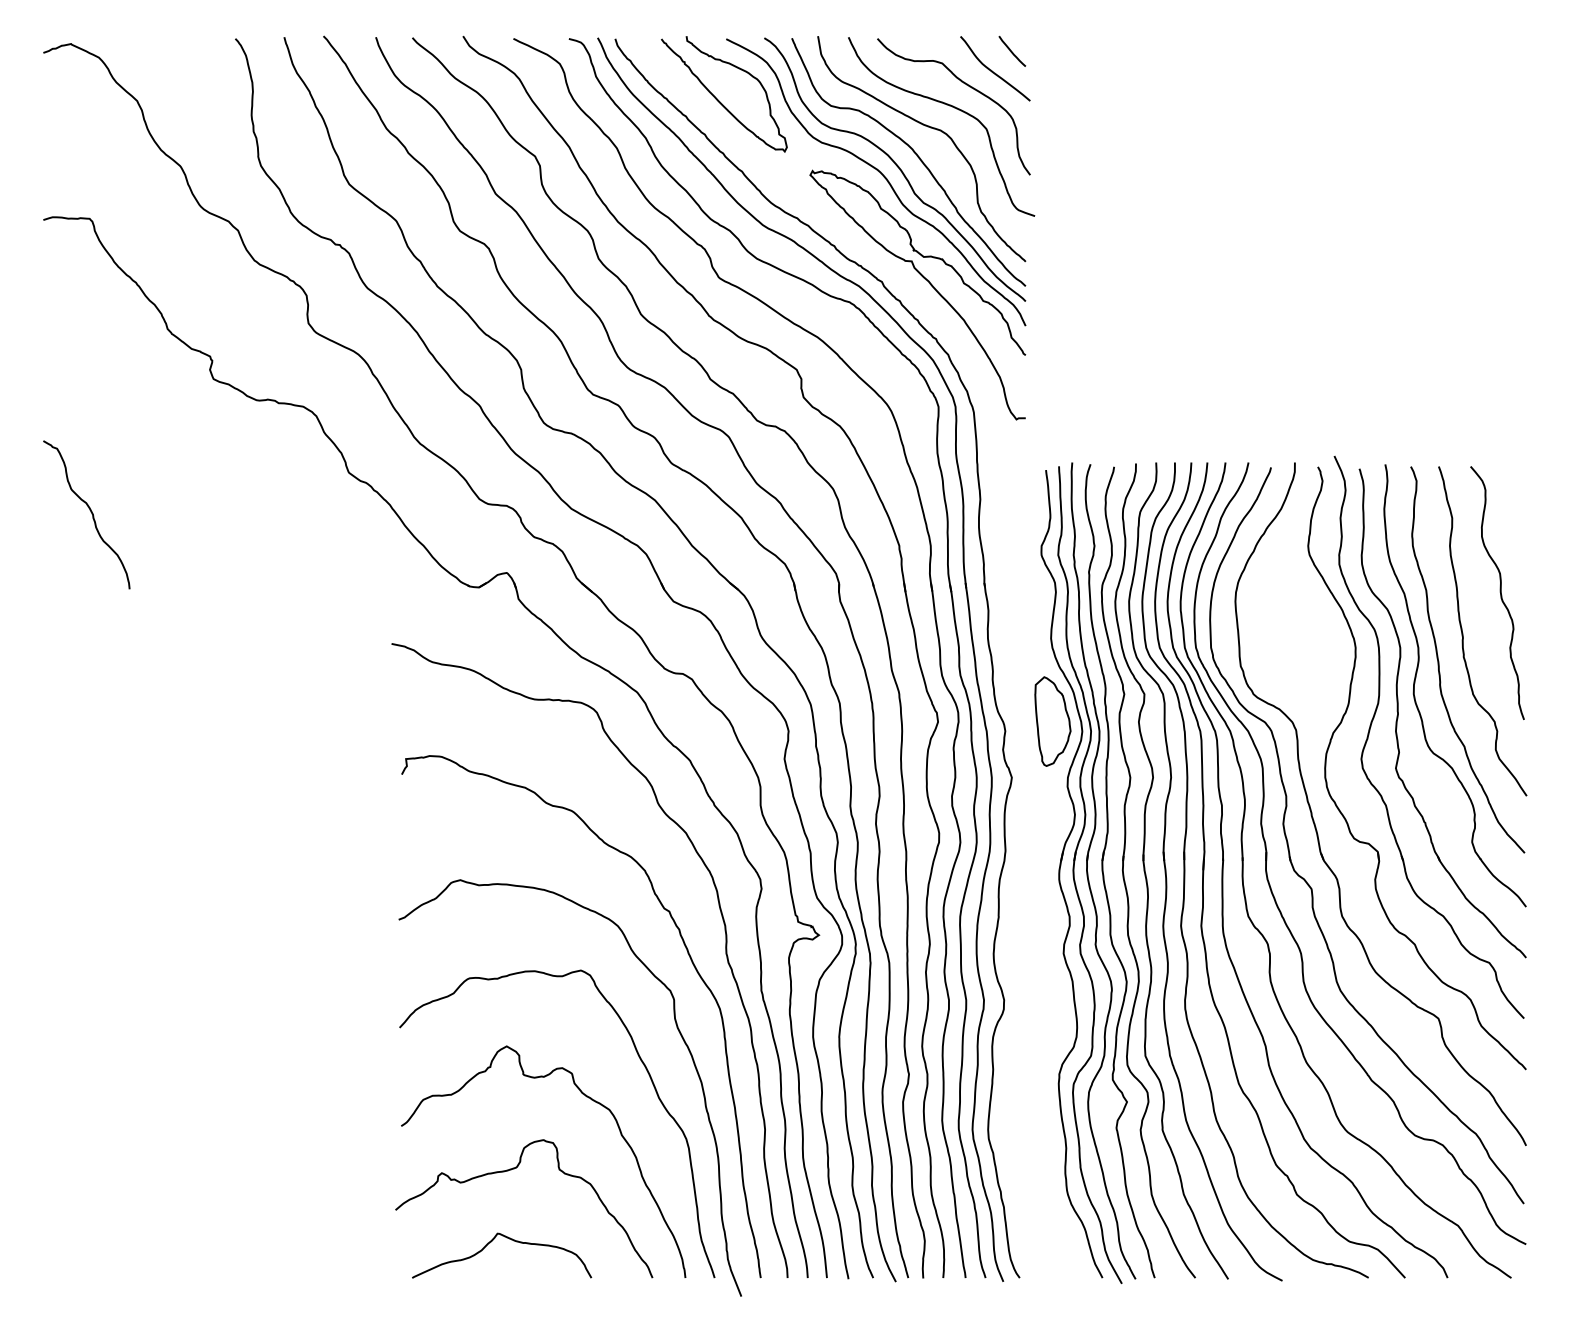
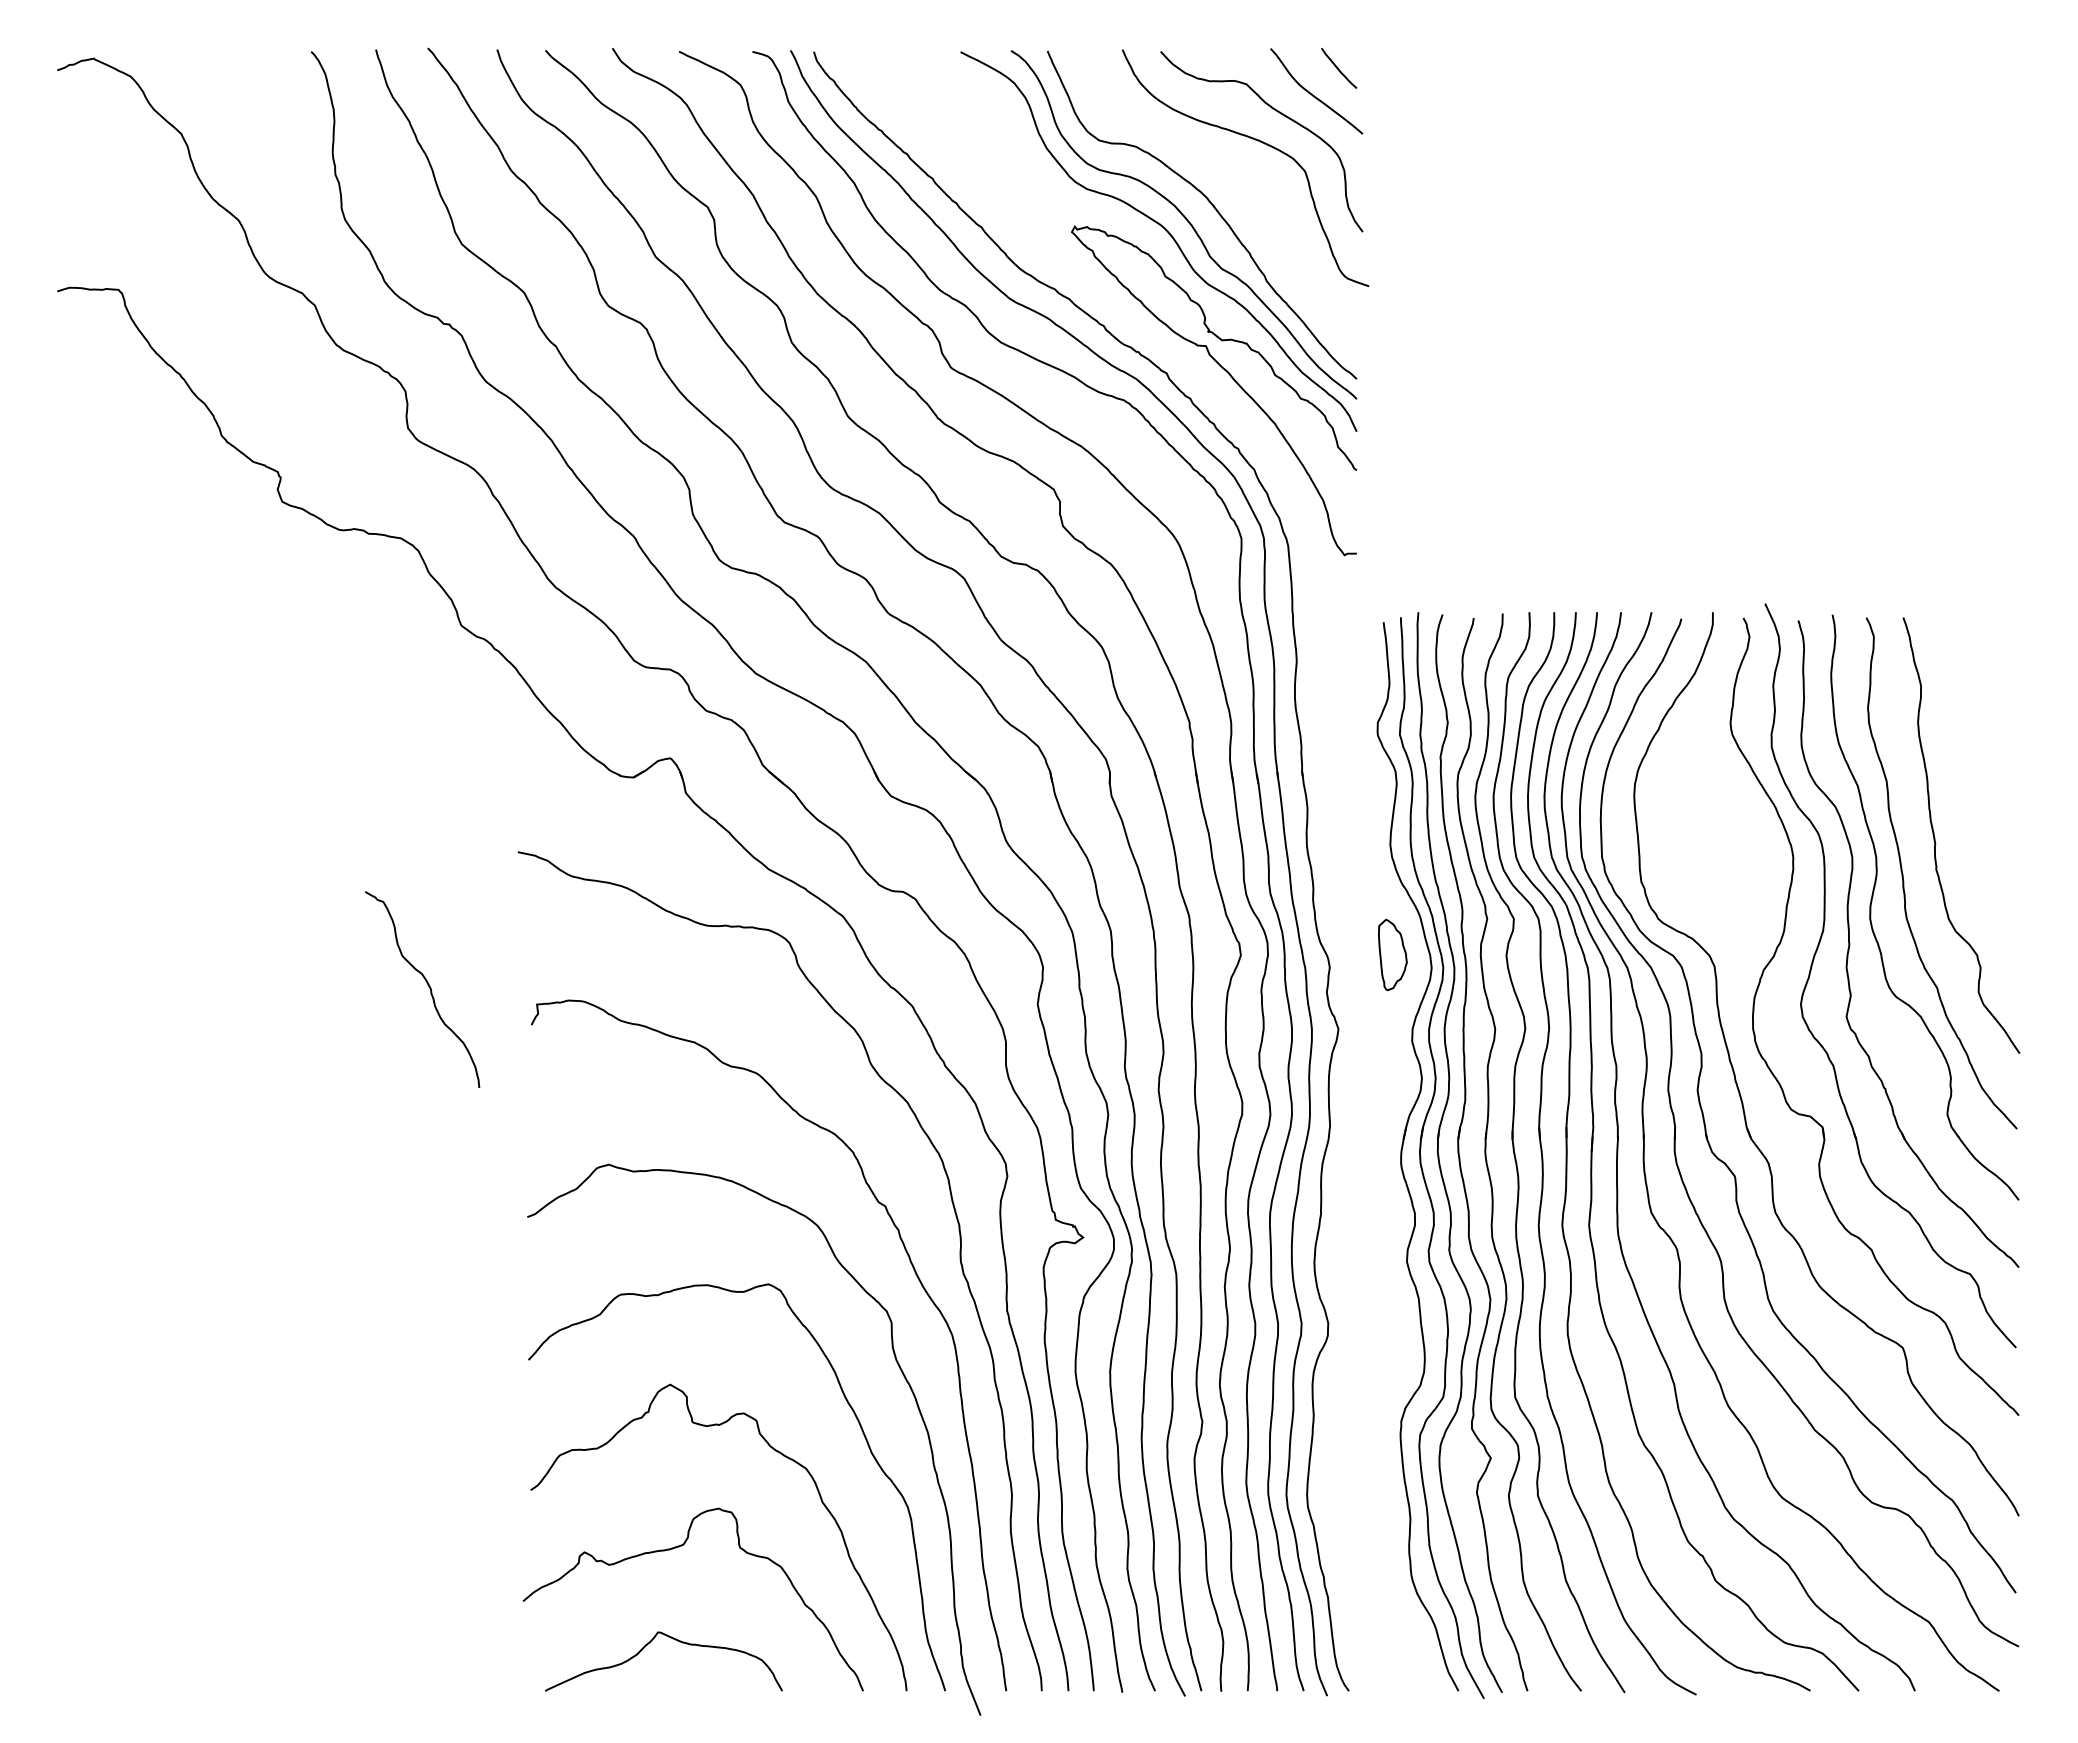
curve: (718, 99) -> (950, 132), removed
curve: (929, 127) -> (1229, 169), removed
curve: (91, 513) -> (428, 987), moved
curve: (1500, 592) -> (1984, 784), removed
part: (1052, 721) -> (1392, 954), size x0.6

